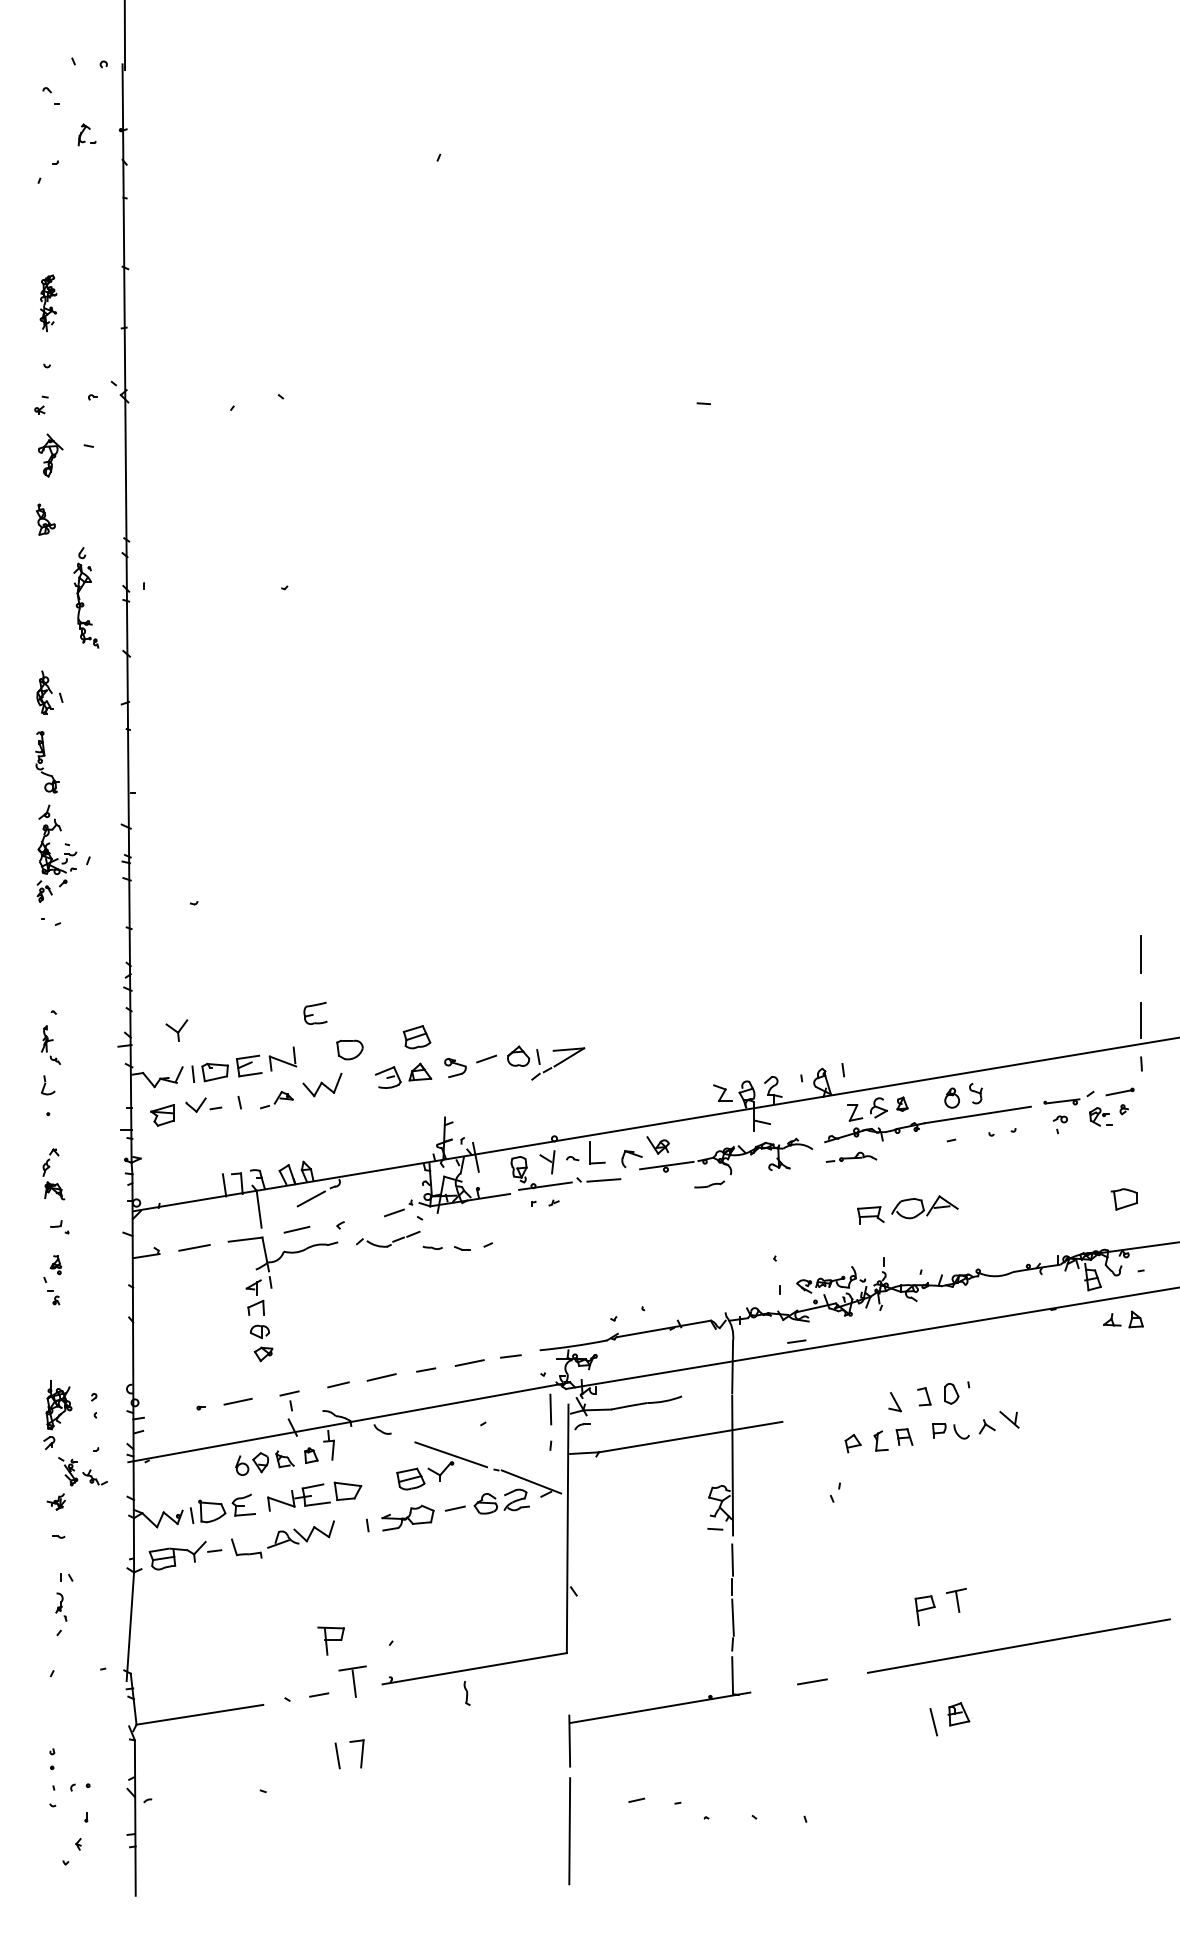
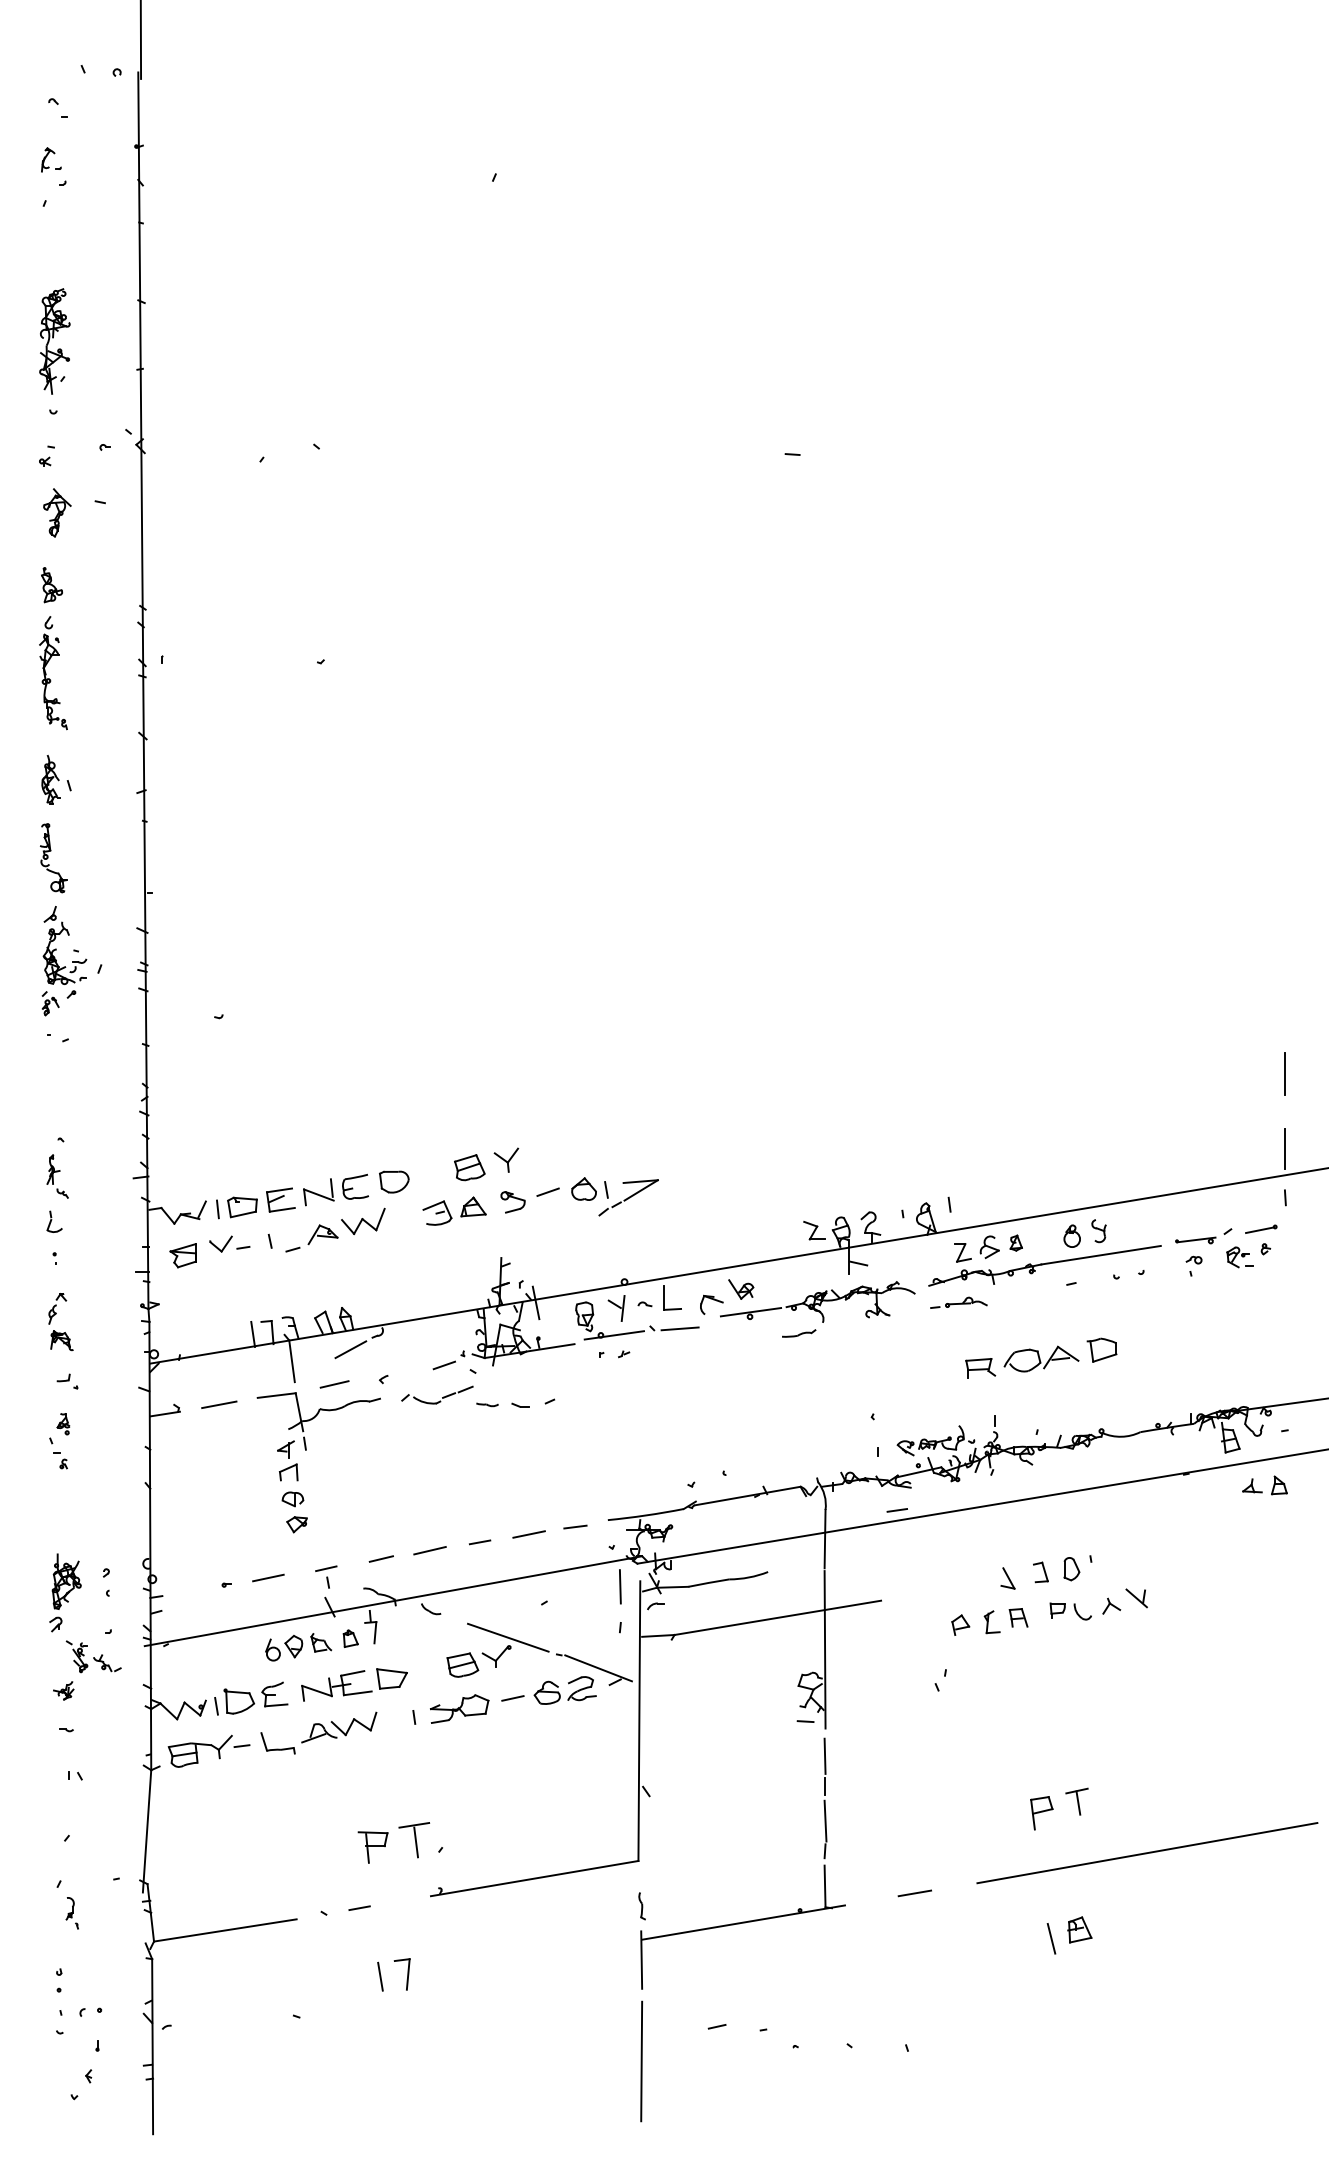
part: (87, 134) -> (51, 159), moved
part: (48, 303) -> (54, 341), size x1.67
part: (82, 602) -> (49, 678), moved
part: (315, 1013) -> (355, 1186), moved
part: (176, 1029) -> (506, 1159), moved
part: (276, 1100) -> (311, 1238), size x1.43
part: (1123, 1198) -> (1101, 1349), moved
part: (60, 1607) -> (71, 1913), moved
part: (352, 1681) -> (414, 1840), moved
part: (466, 1693) -> (641, 1906), moved

